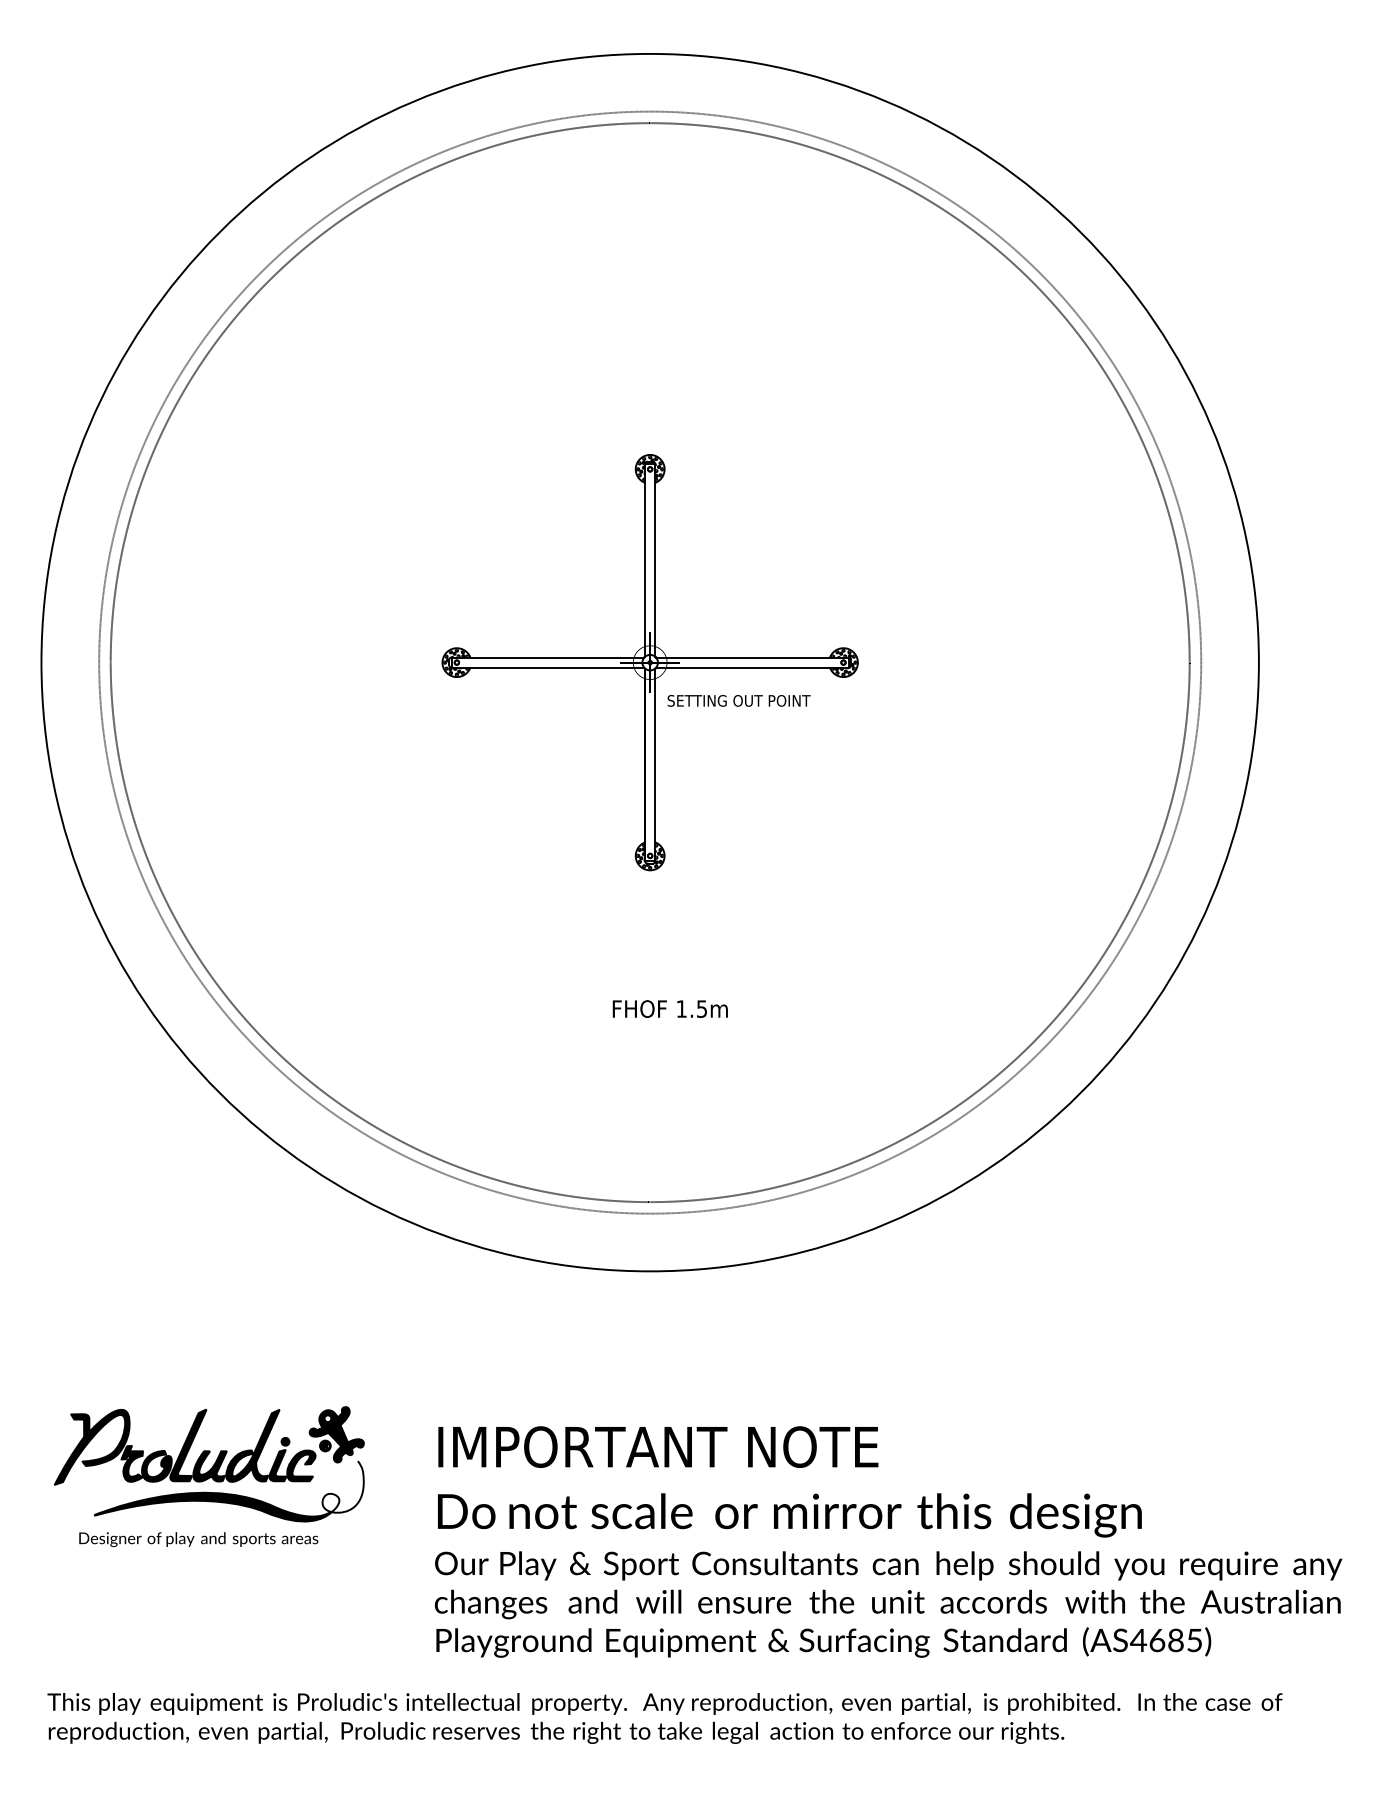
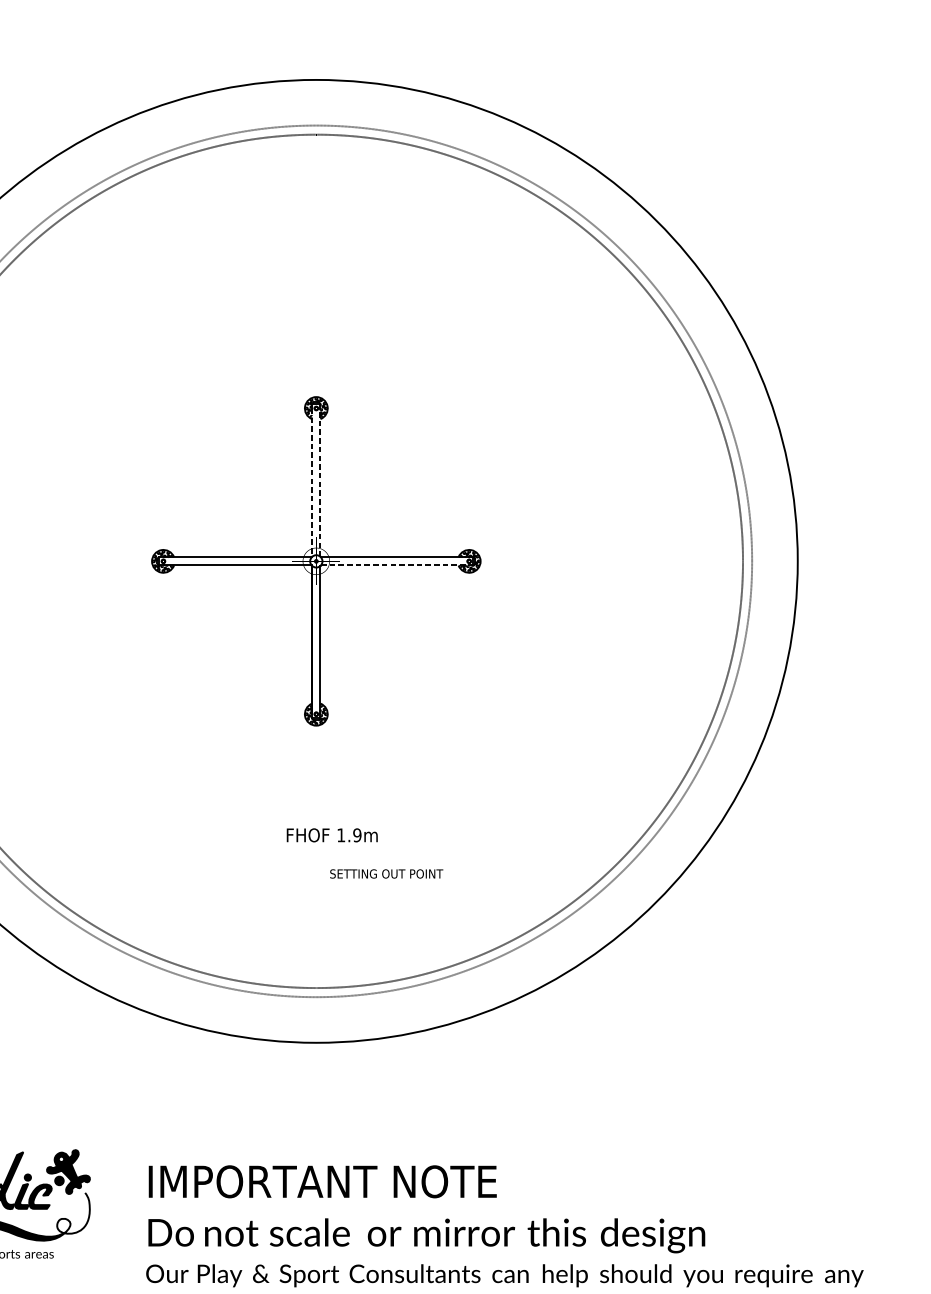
line: (655, 562) -> (320, 482), solid -> dashed
line: (645, 563) -> (312, 482), solid -> dashed
line: (749, 667) -> (394, 565), solid -> dashed
text: (738, 700) -> (386, 873), moved
text: (701, 1008) -> (356, 834), 1.5m -> 1.9m

